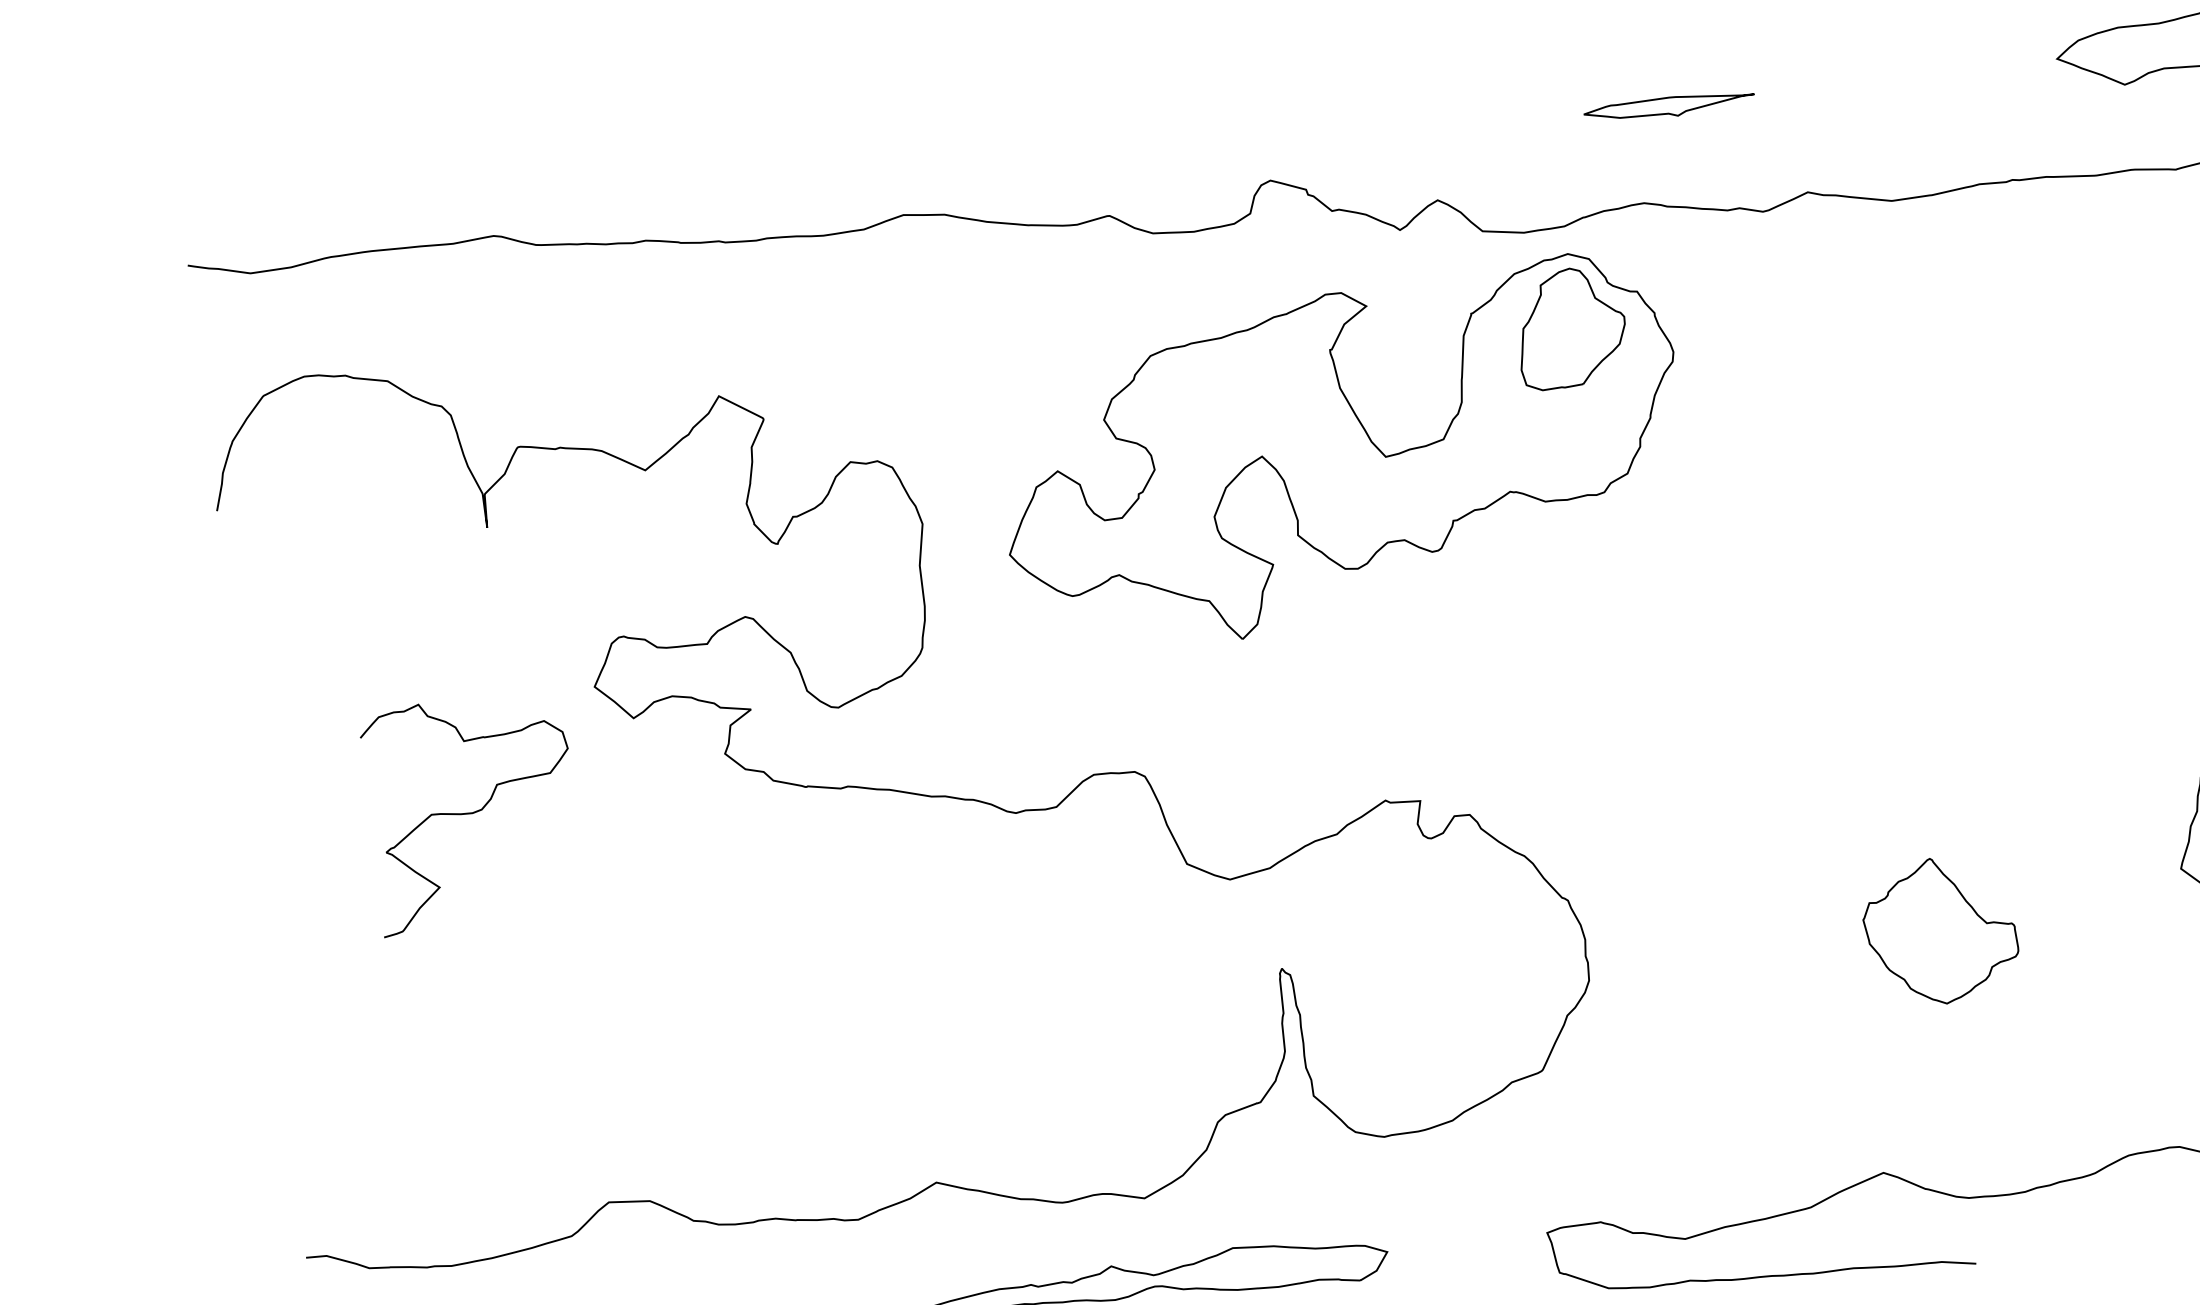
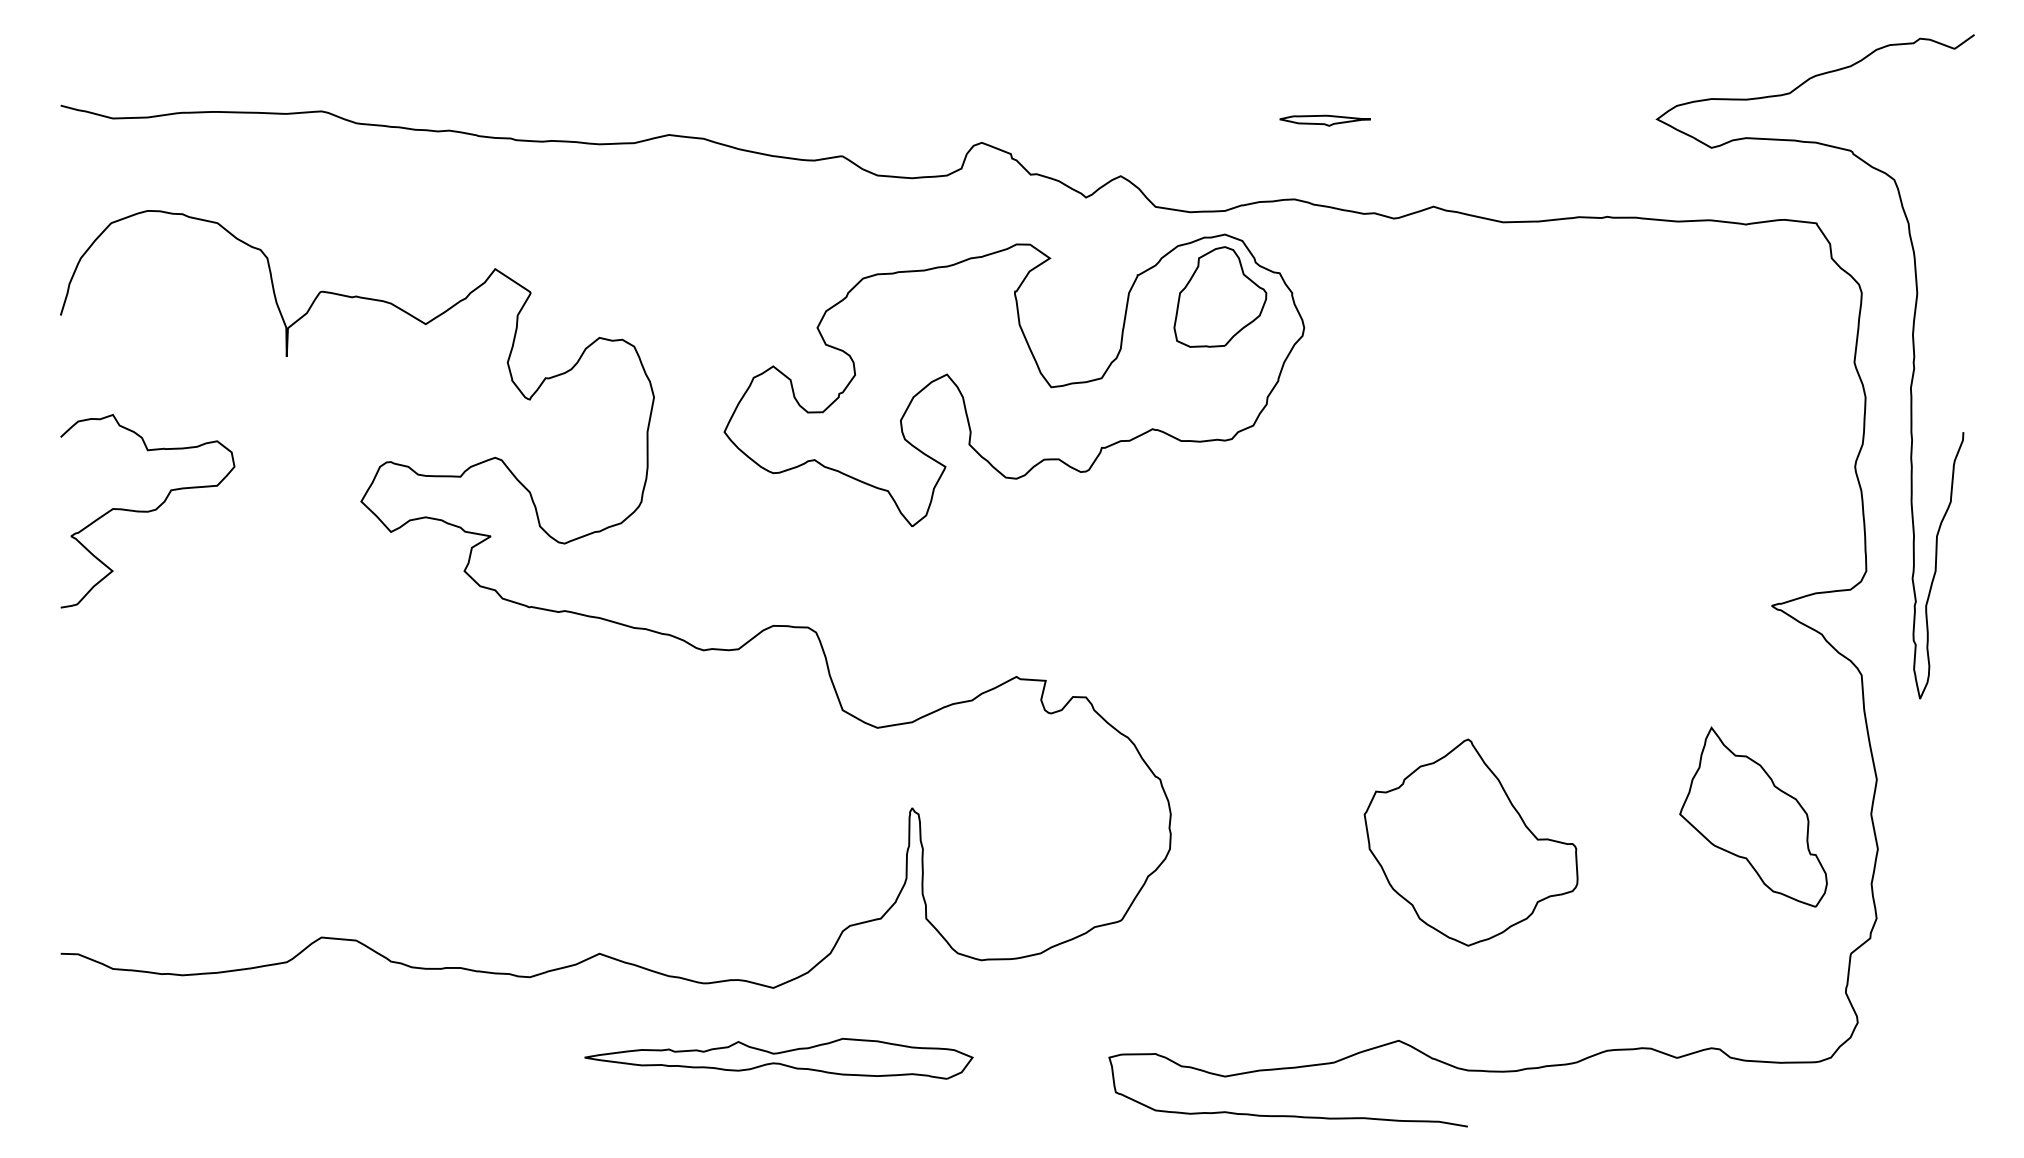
part: (1668, 106) -> (1324, 120), size x0.62
curve: (472, 812) -> (147, 511), moved
part: (1939, 930) -> (1470, 842), size x1.67

